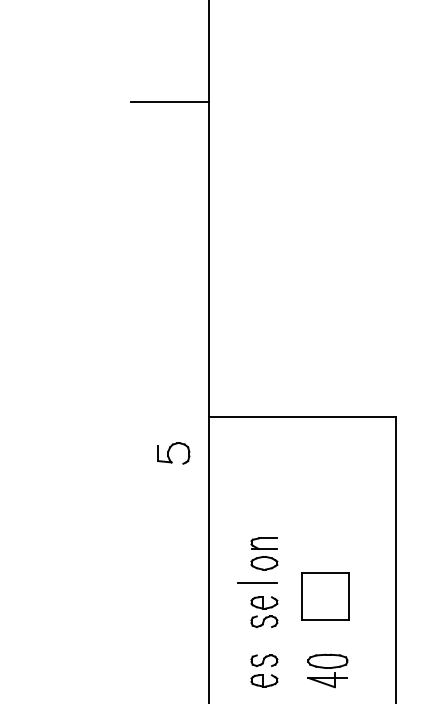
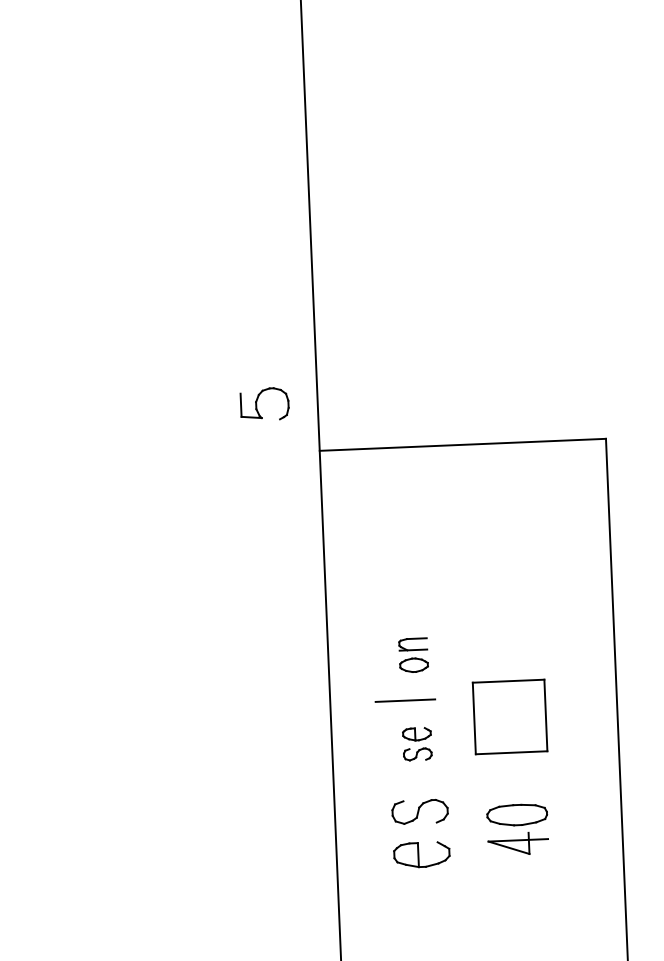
part: (173, 453) -> (264, 404), moved
part: (264, 553) -> (413, 654), size x0.7
part: (264, 612) -> (417, 744), size x0.7
part: (264, 670) -> (421, 833), size x1.4

